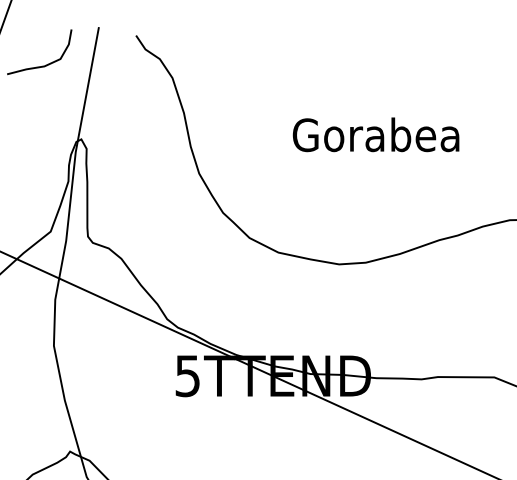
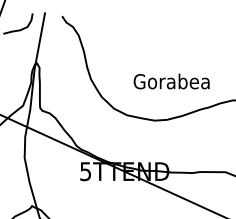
text: (375, 134) -> (171, 81), moved

